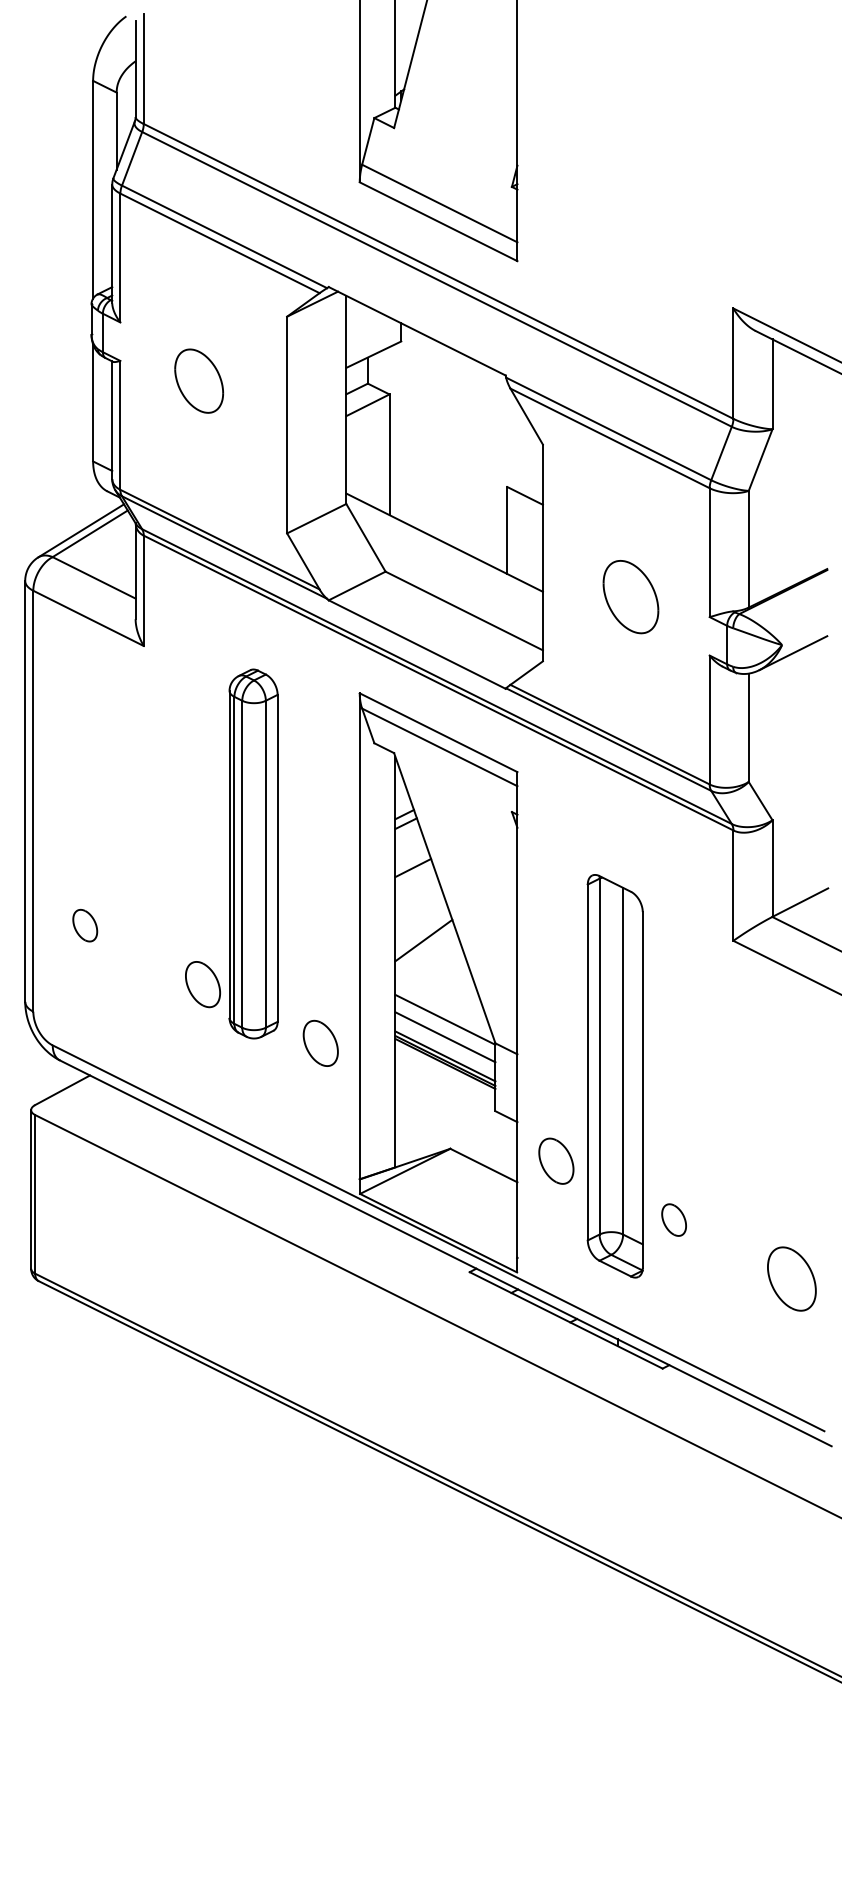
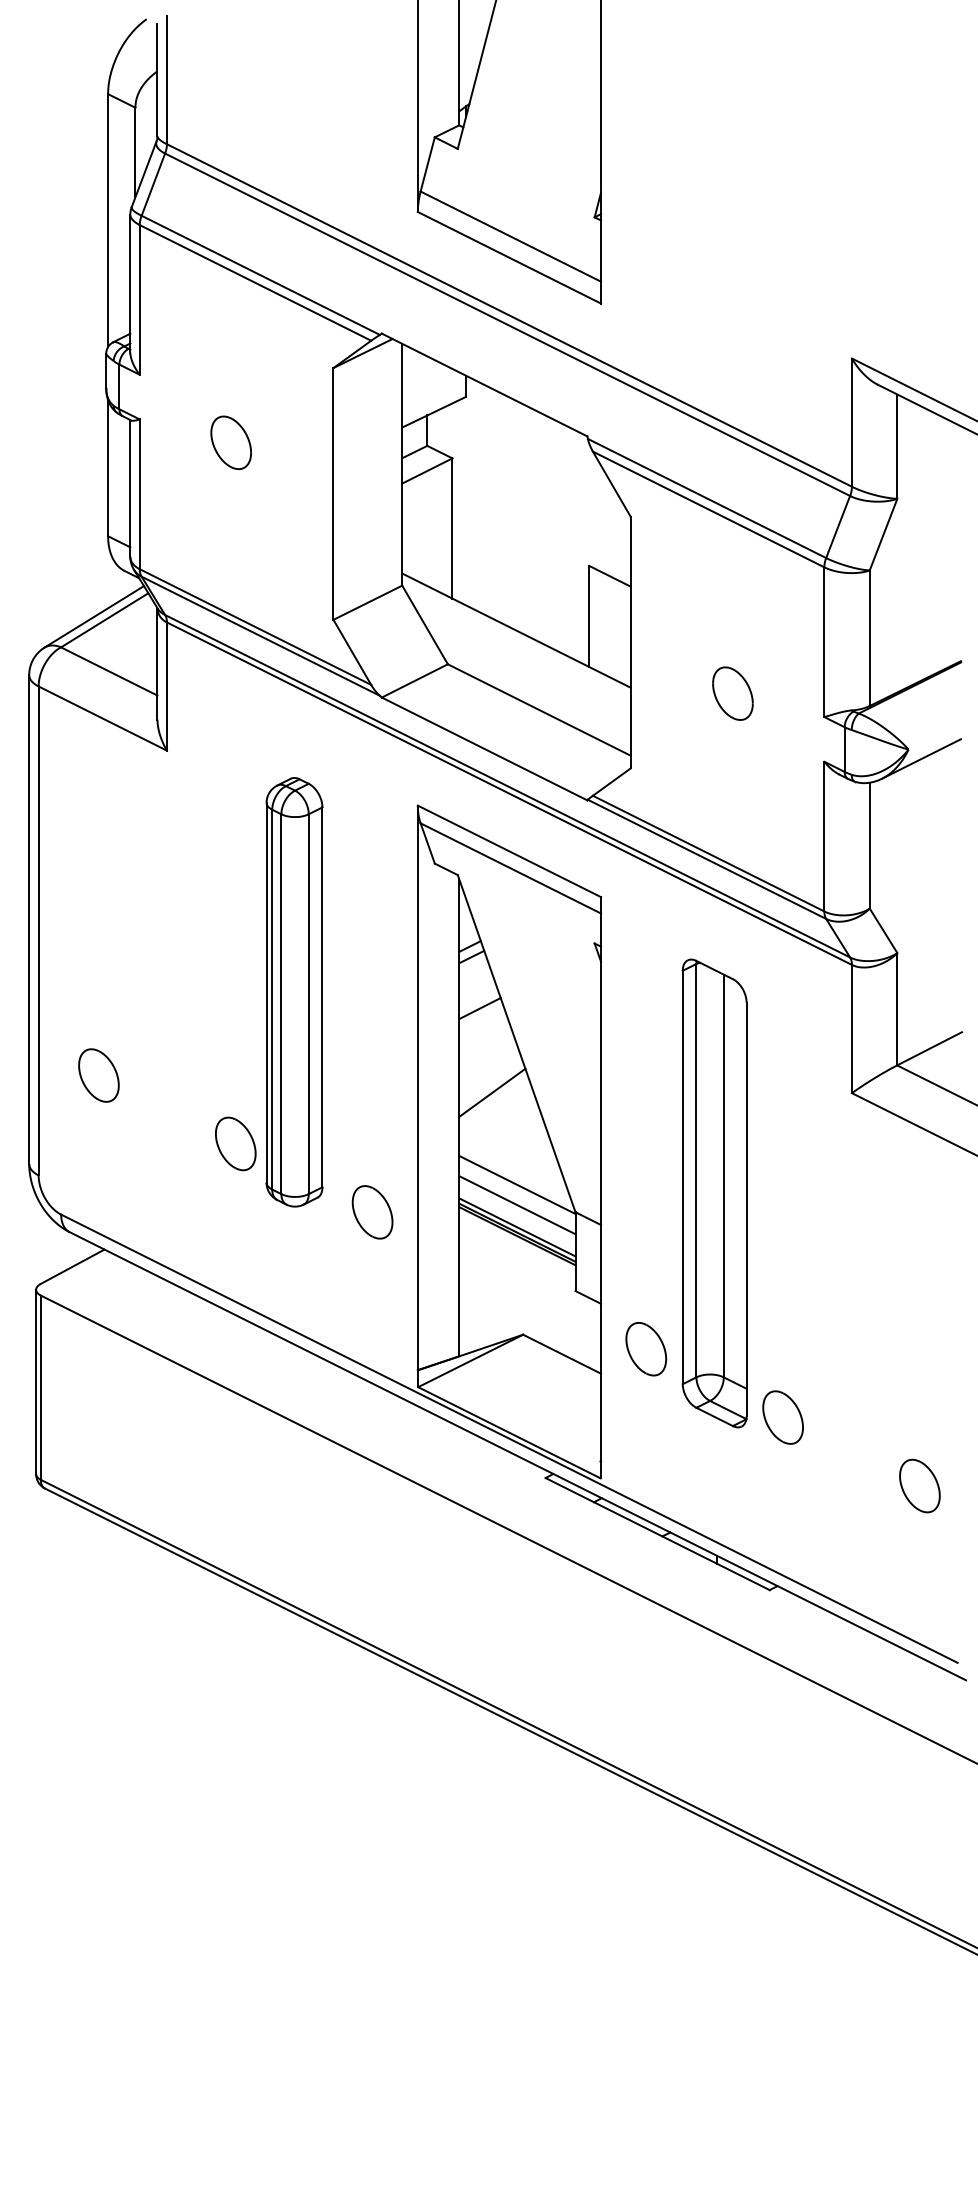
part: (198, 380) -> (230, 442), size x0.71
part: (630, 596) -> (732, 693), size x0.62
part: (84, 925) -> (98, 1075), size x1.43
part: (615, 1076) -> (714, 1193), moved
part: (673, 1220) -> (782, 1417), size x1.43
part: (791, 1278) -> (919, 1485), size x0.71

